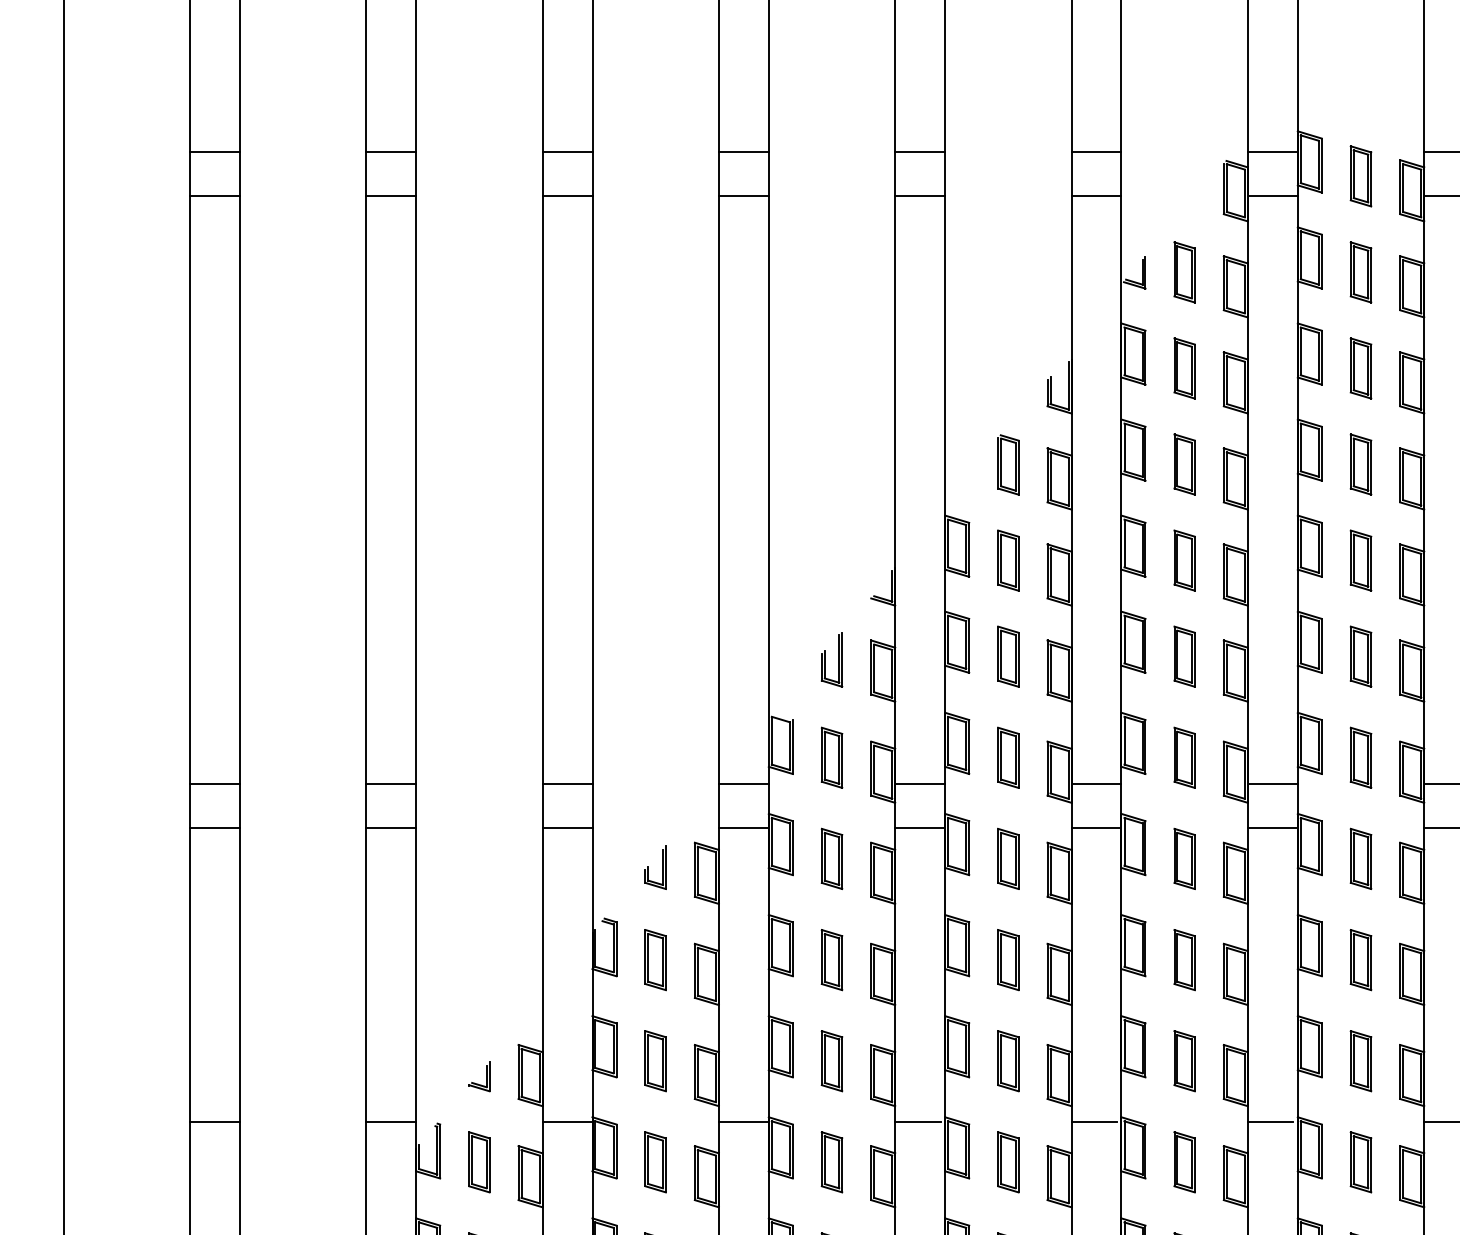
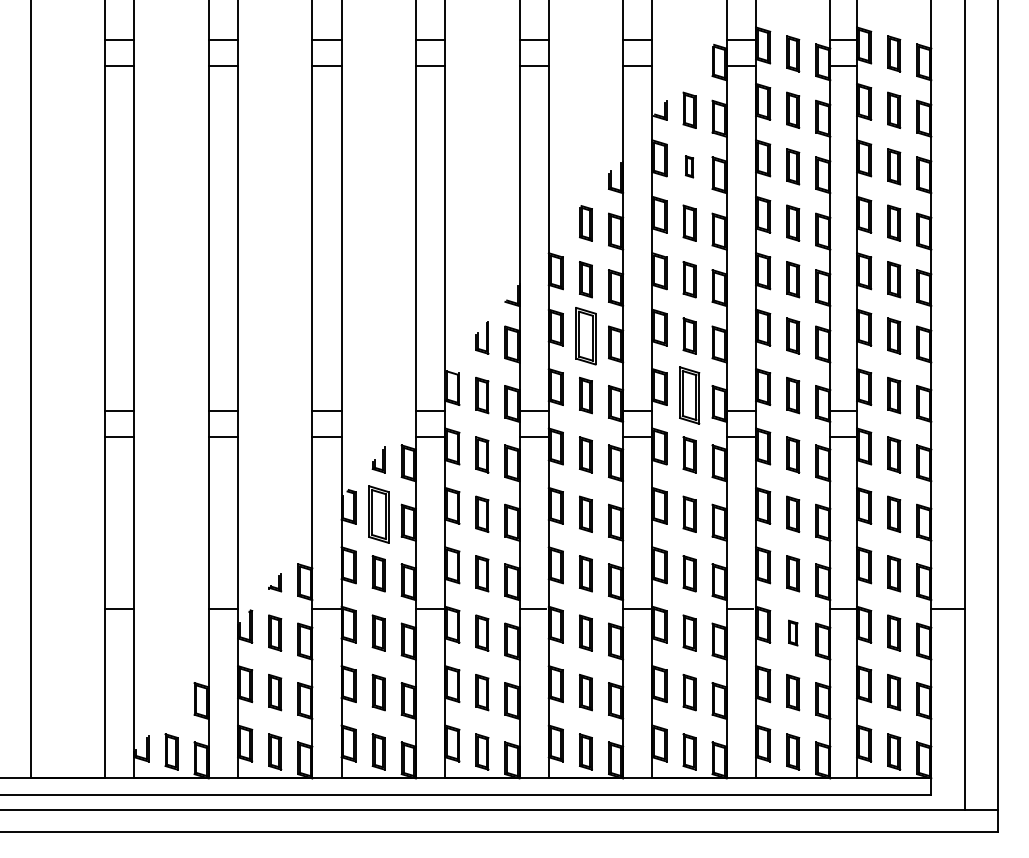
part: (1184, 367) -> (689, 166), size x0.6
part: (1007, 655) -> (585, 335), size x1.6
part: (1184, 757) -> (689, 395), size x1.6
part: (655, 958) -> (378, 513), size x1.6
part: (1361, 1161) -> (793, 632), size x0.7

